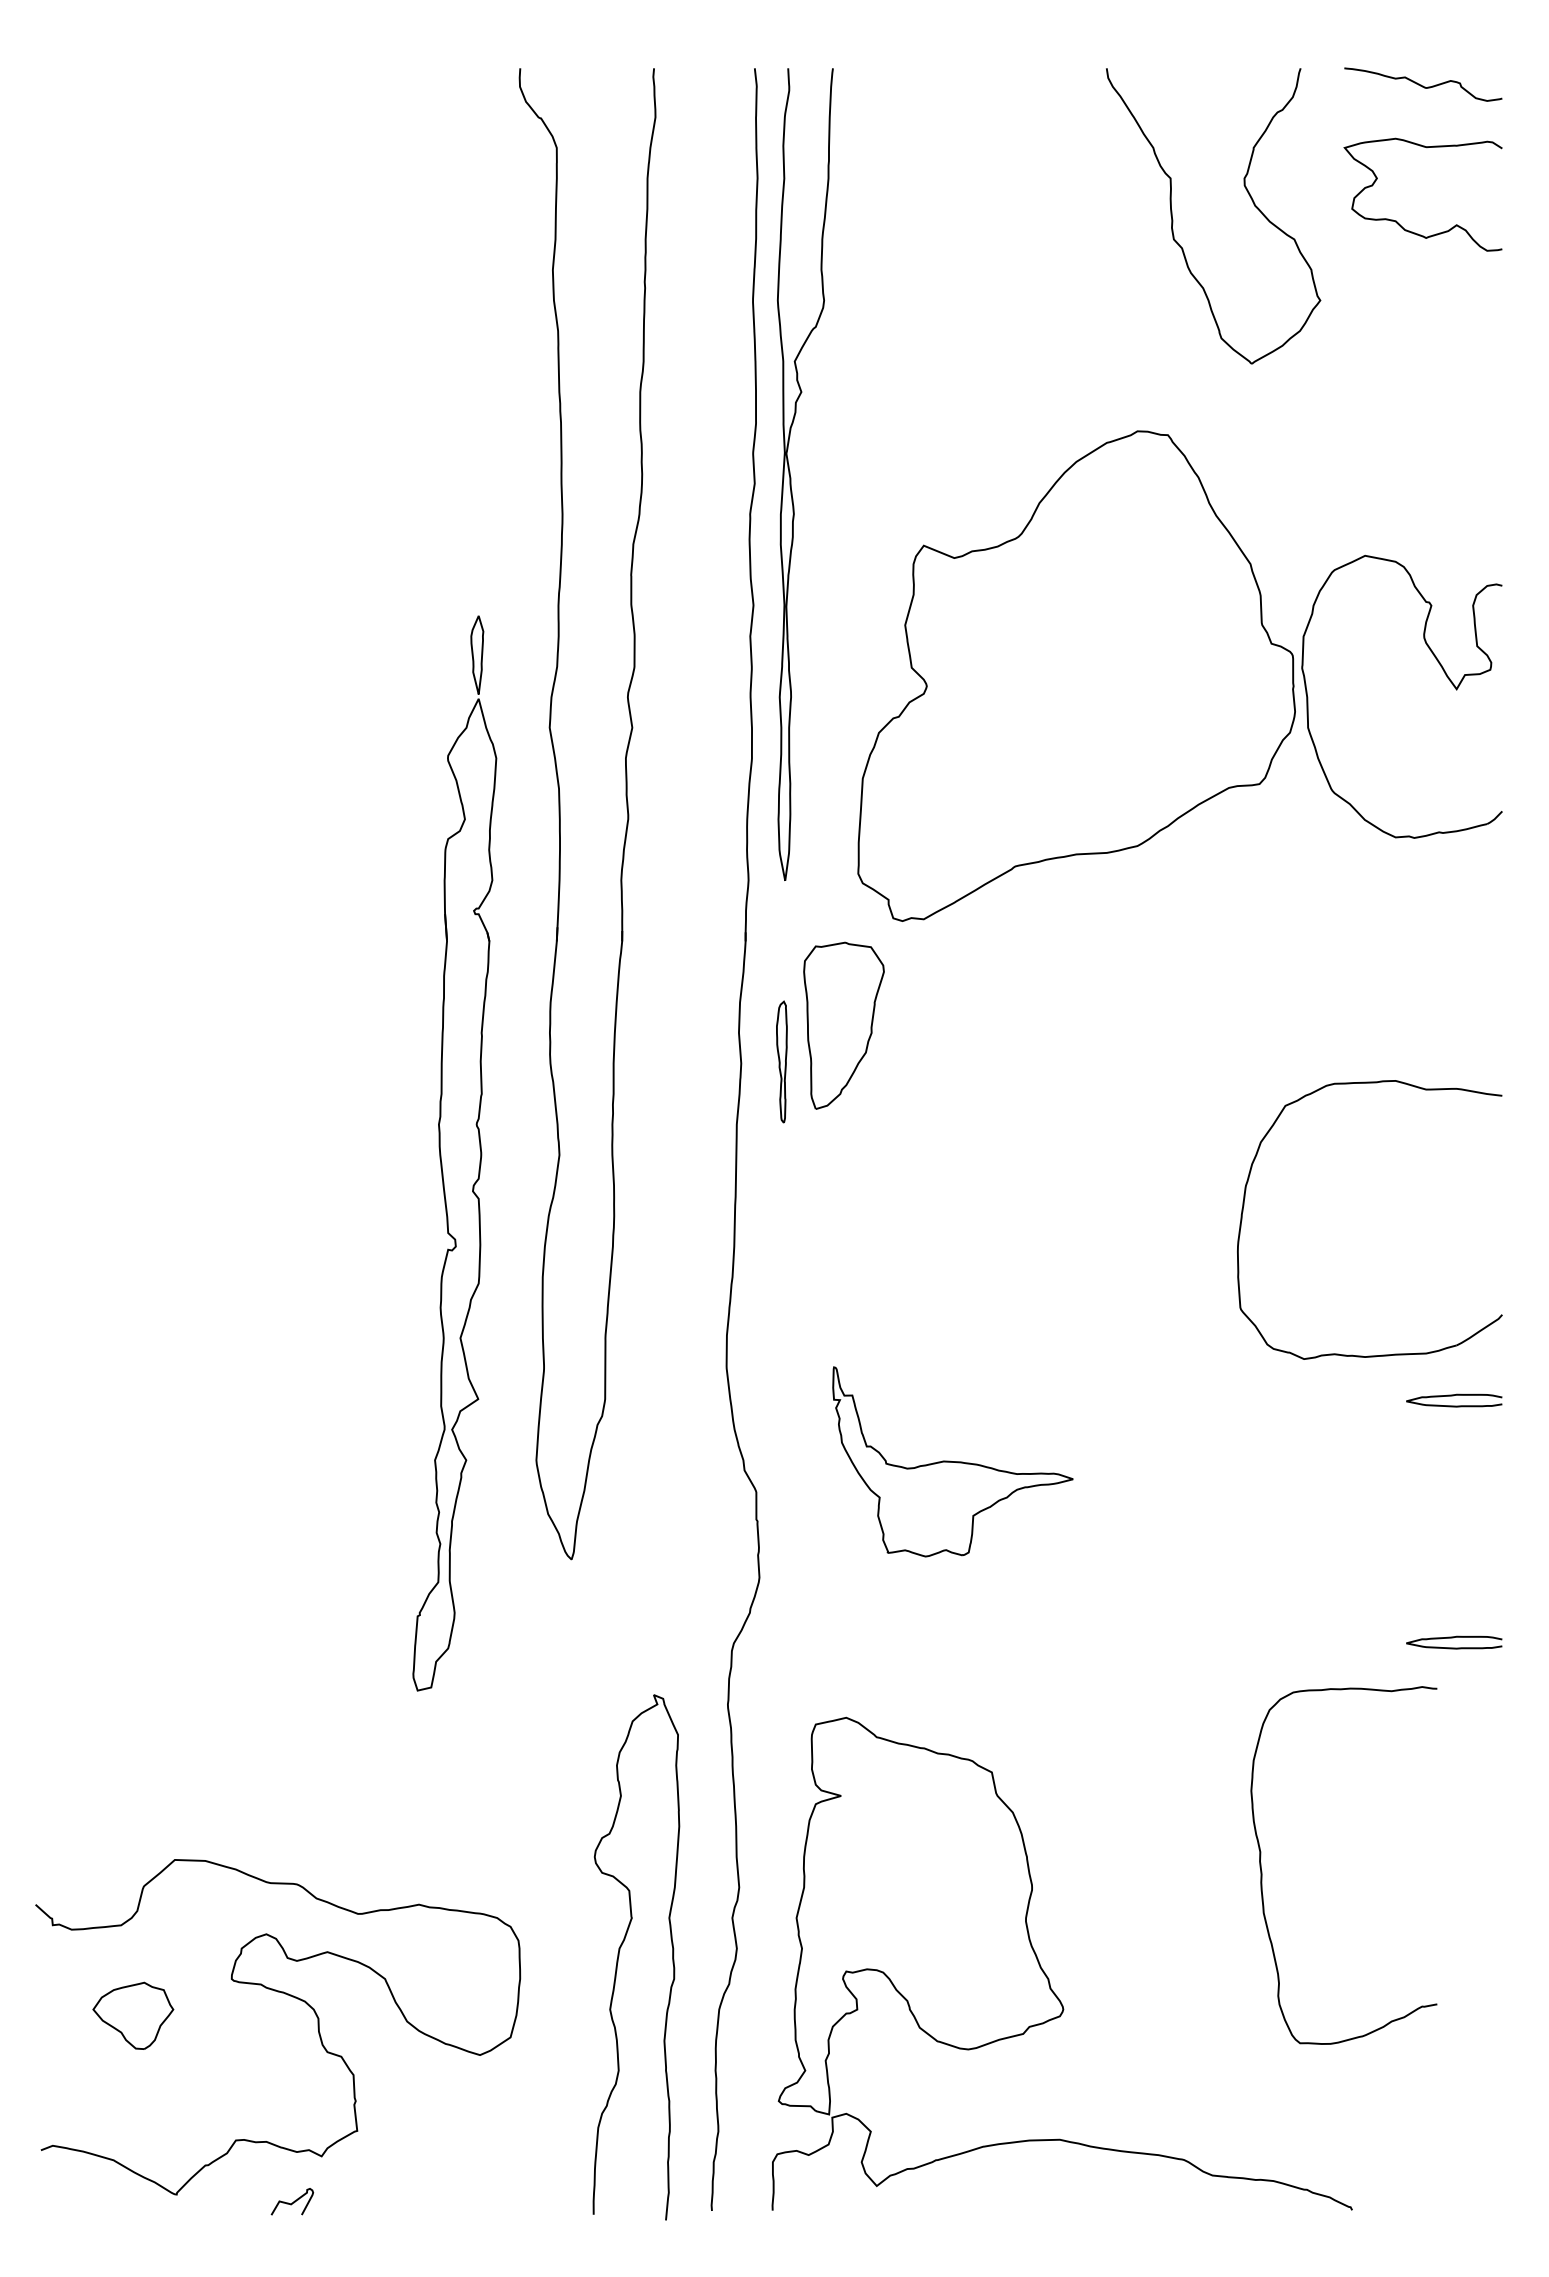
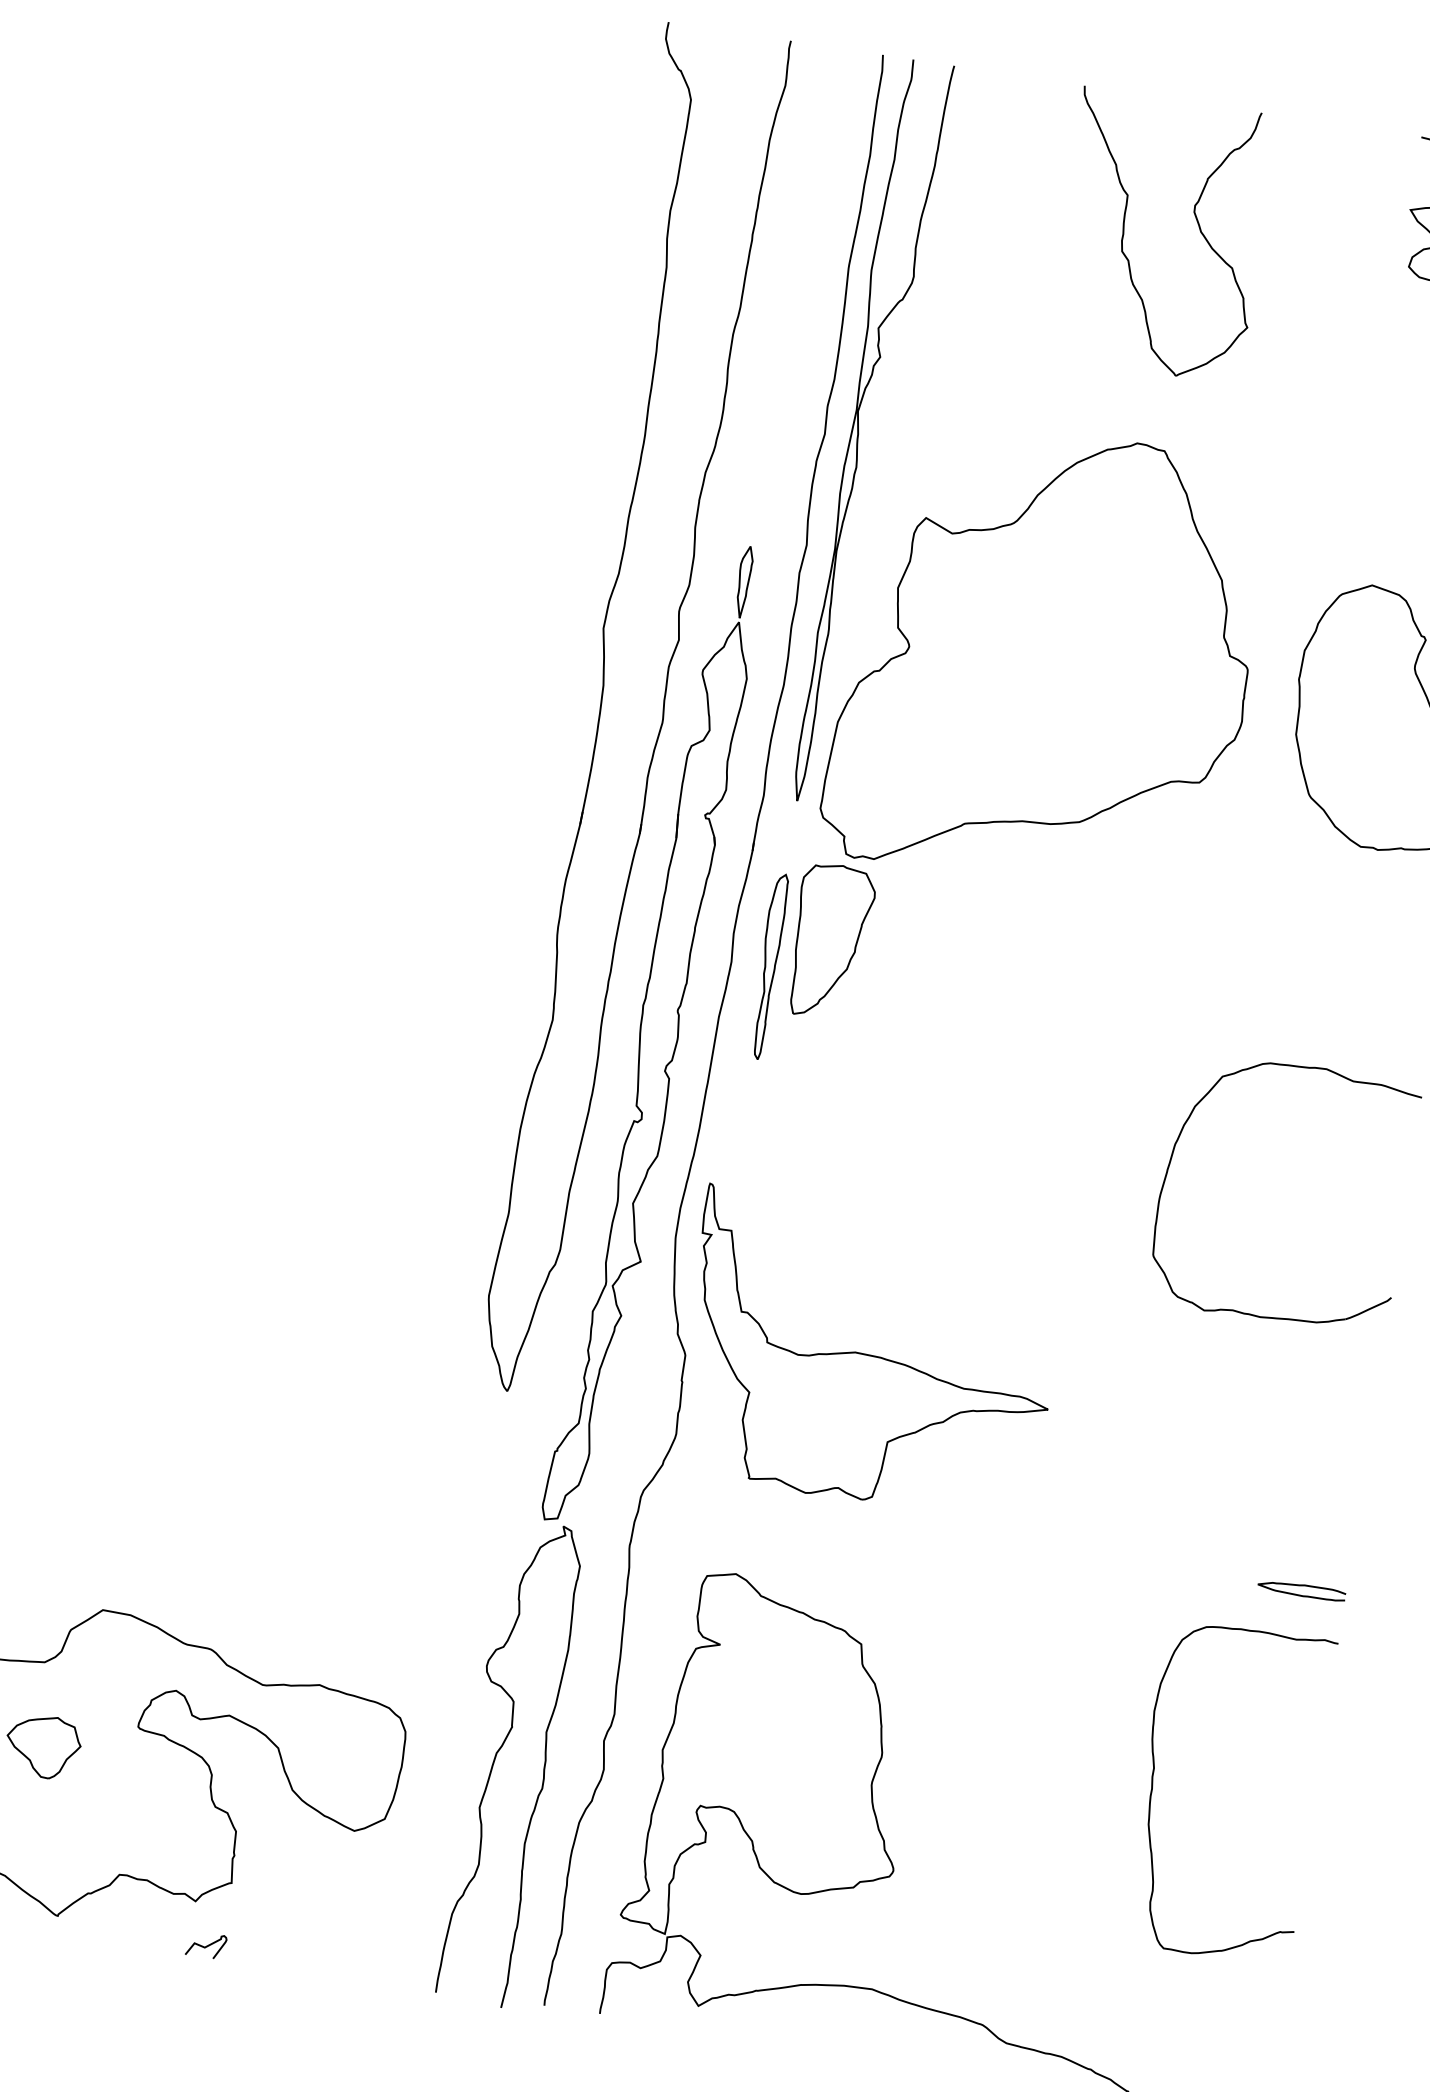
part: (1173, 219) -> (1124, 233), moved
part: (1076, 675) -> (1047, 657), moved
part: (781, 1061) -> (768, 965), size x1.67
part: (454, 1153) -> (653, 1034), moved
curve: (1453, 1396) -> (1335, 1365), removed
part: (952, 1461) -> (868, 1354), size x1.67
curve: (1262, 1871) -> (1153, 1786), moved
curve: (293, 2201) -> (207, 1945), moved

